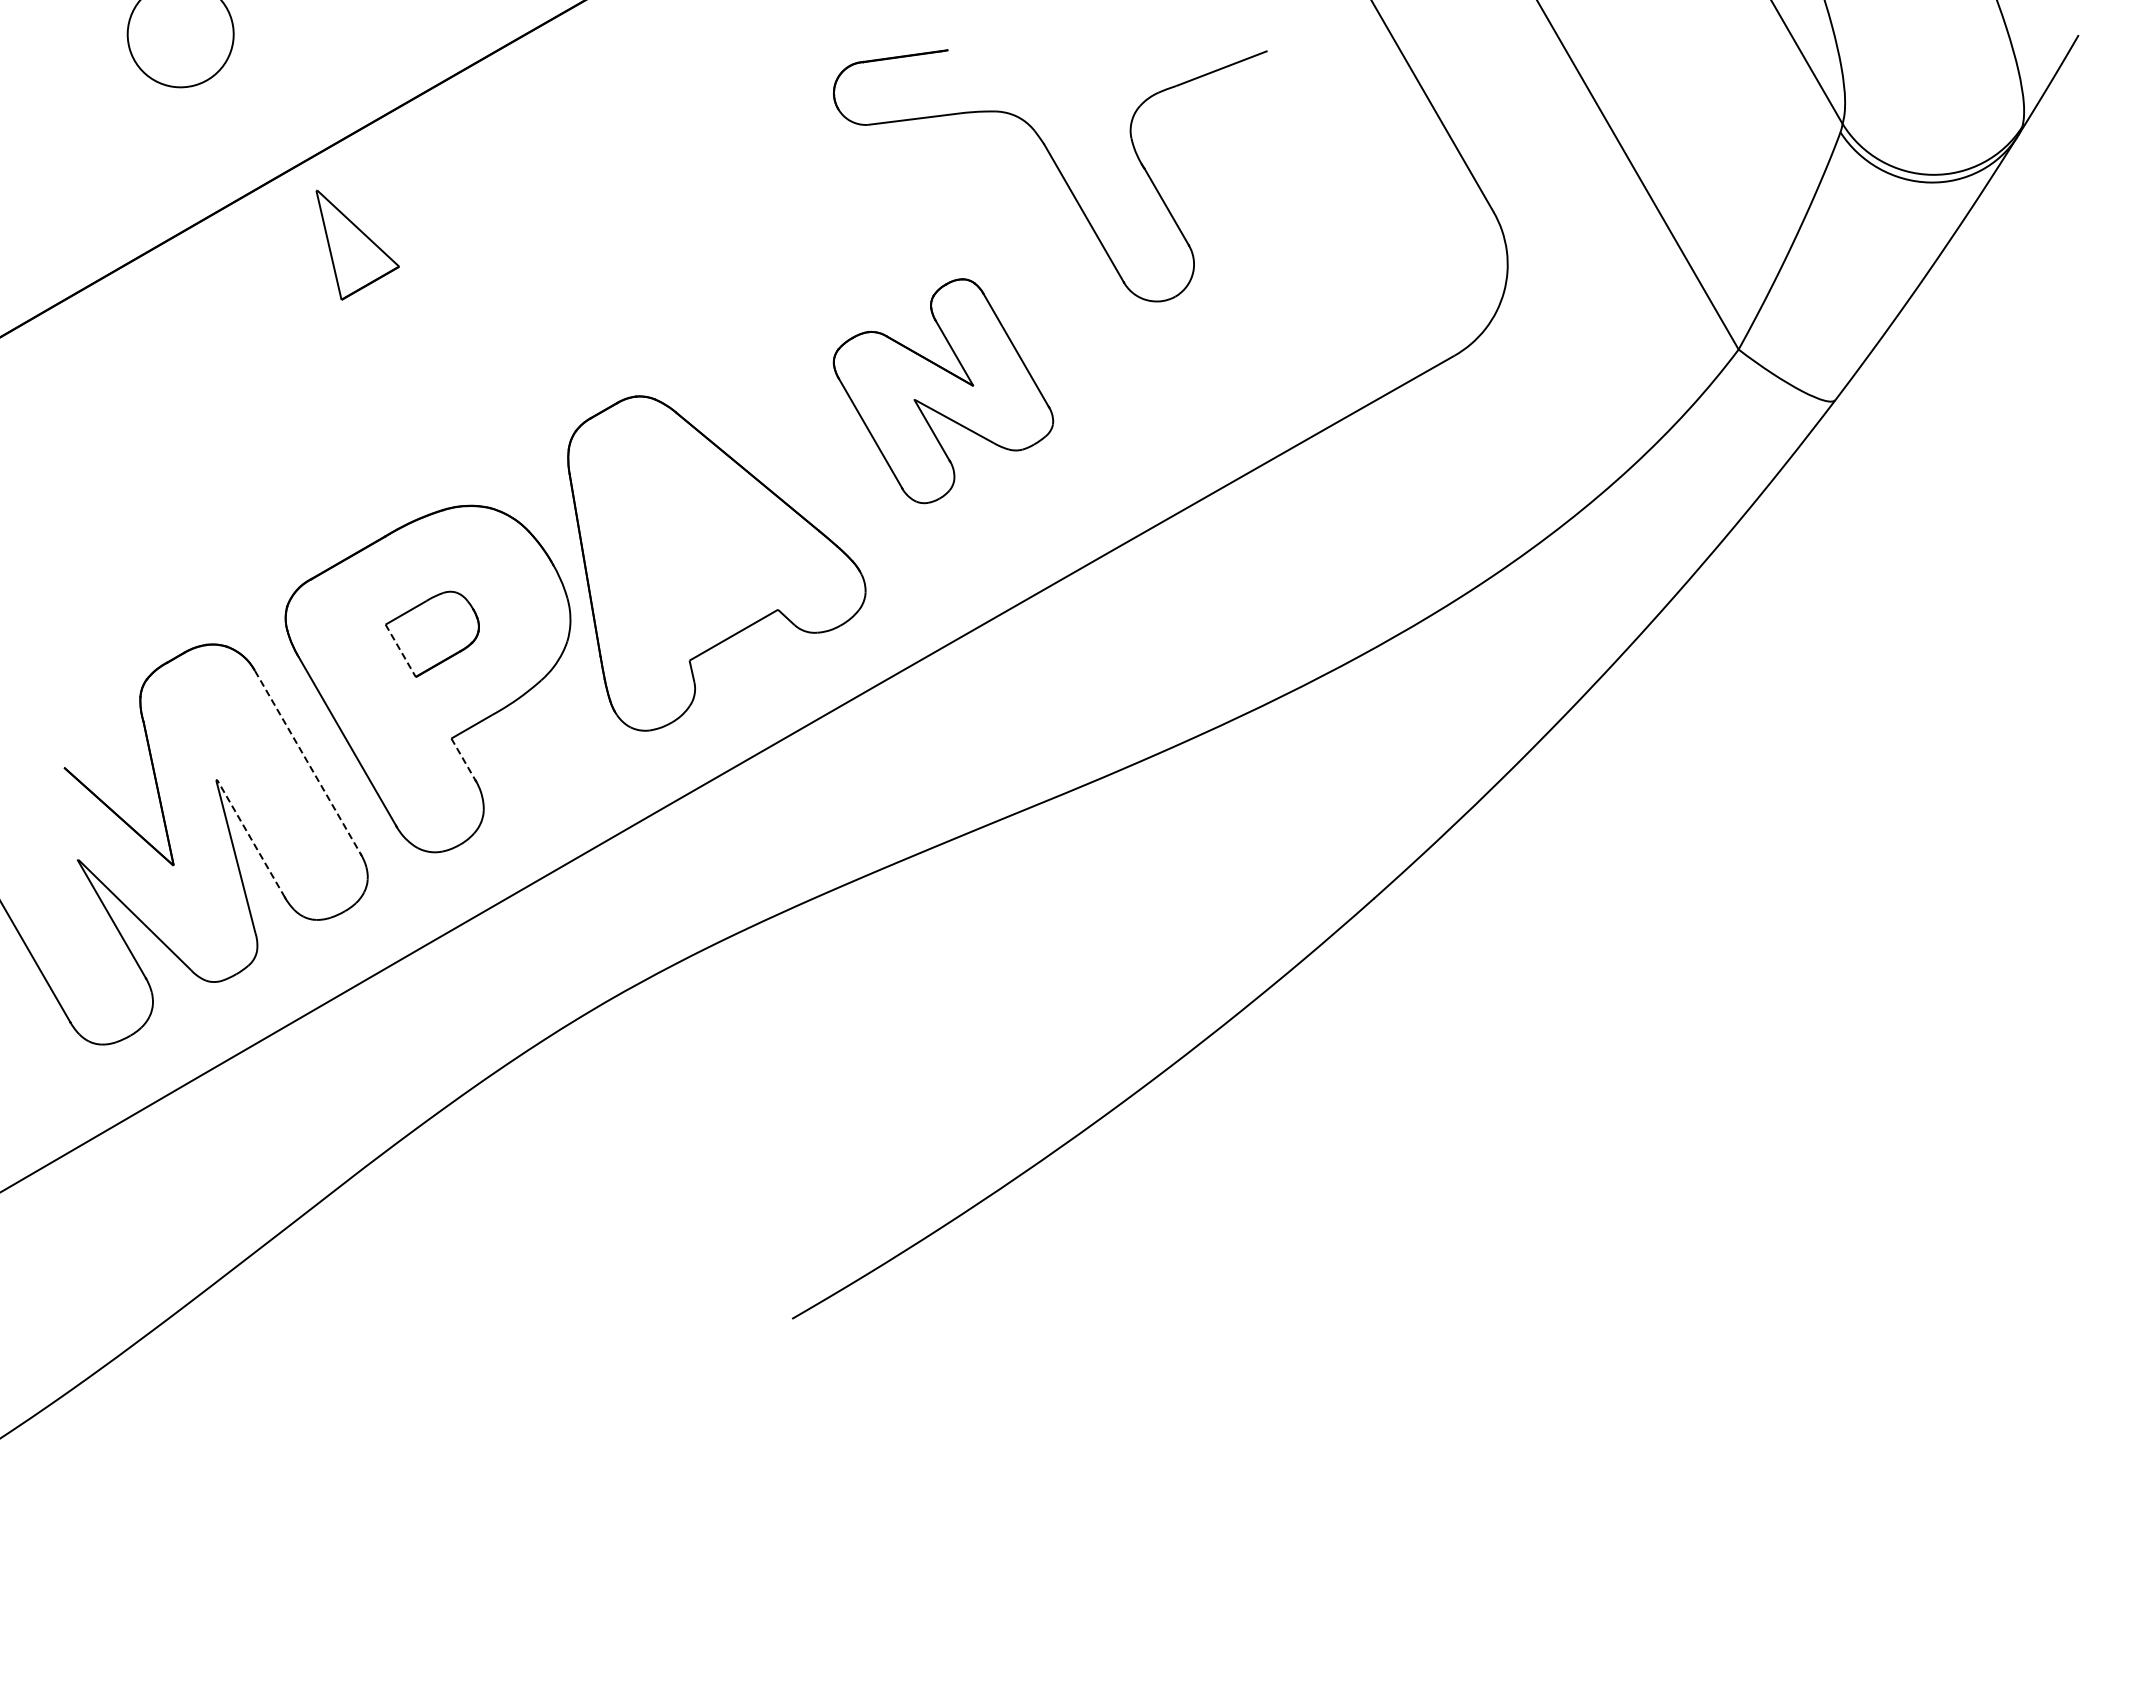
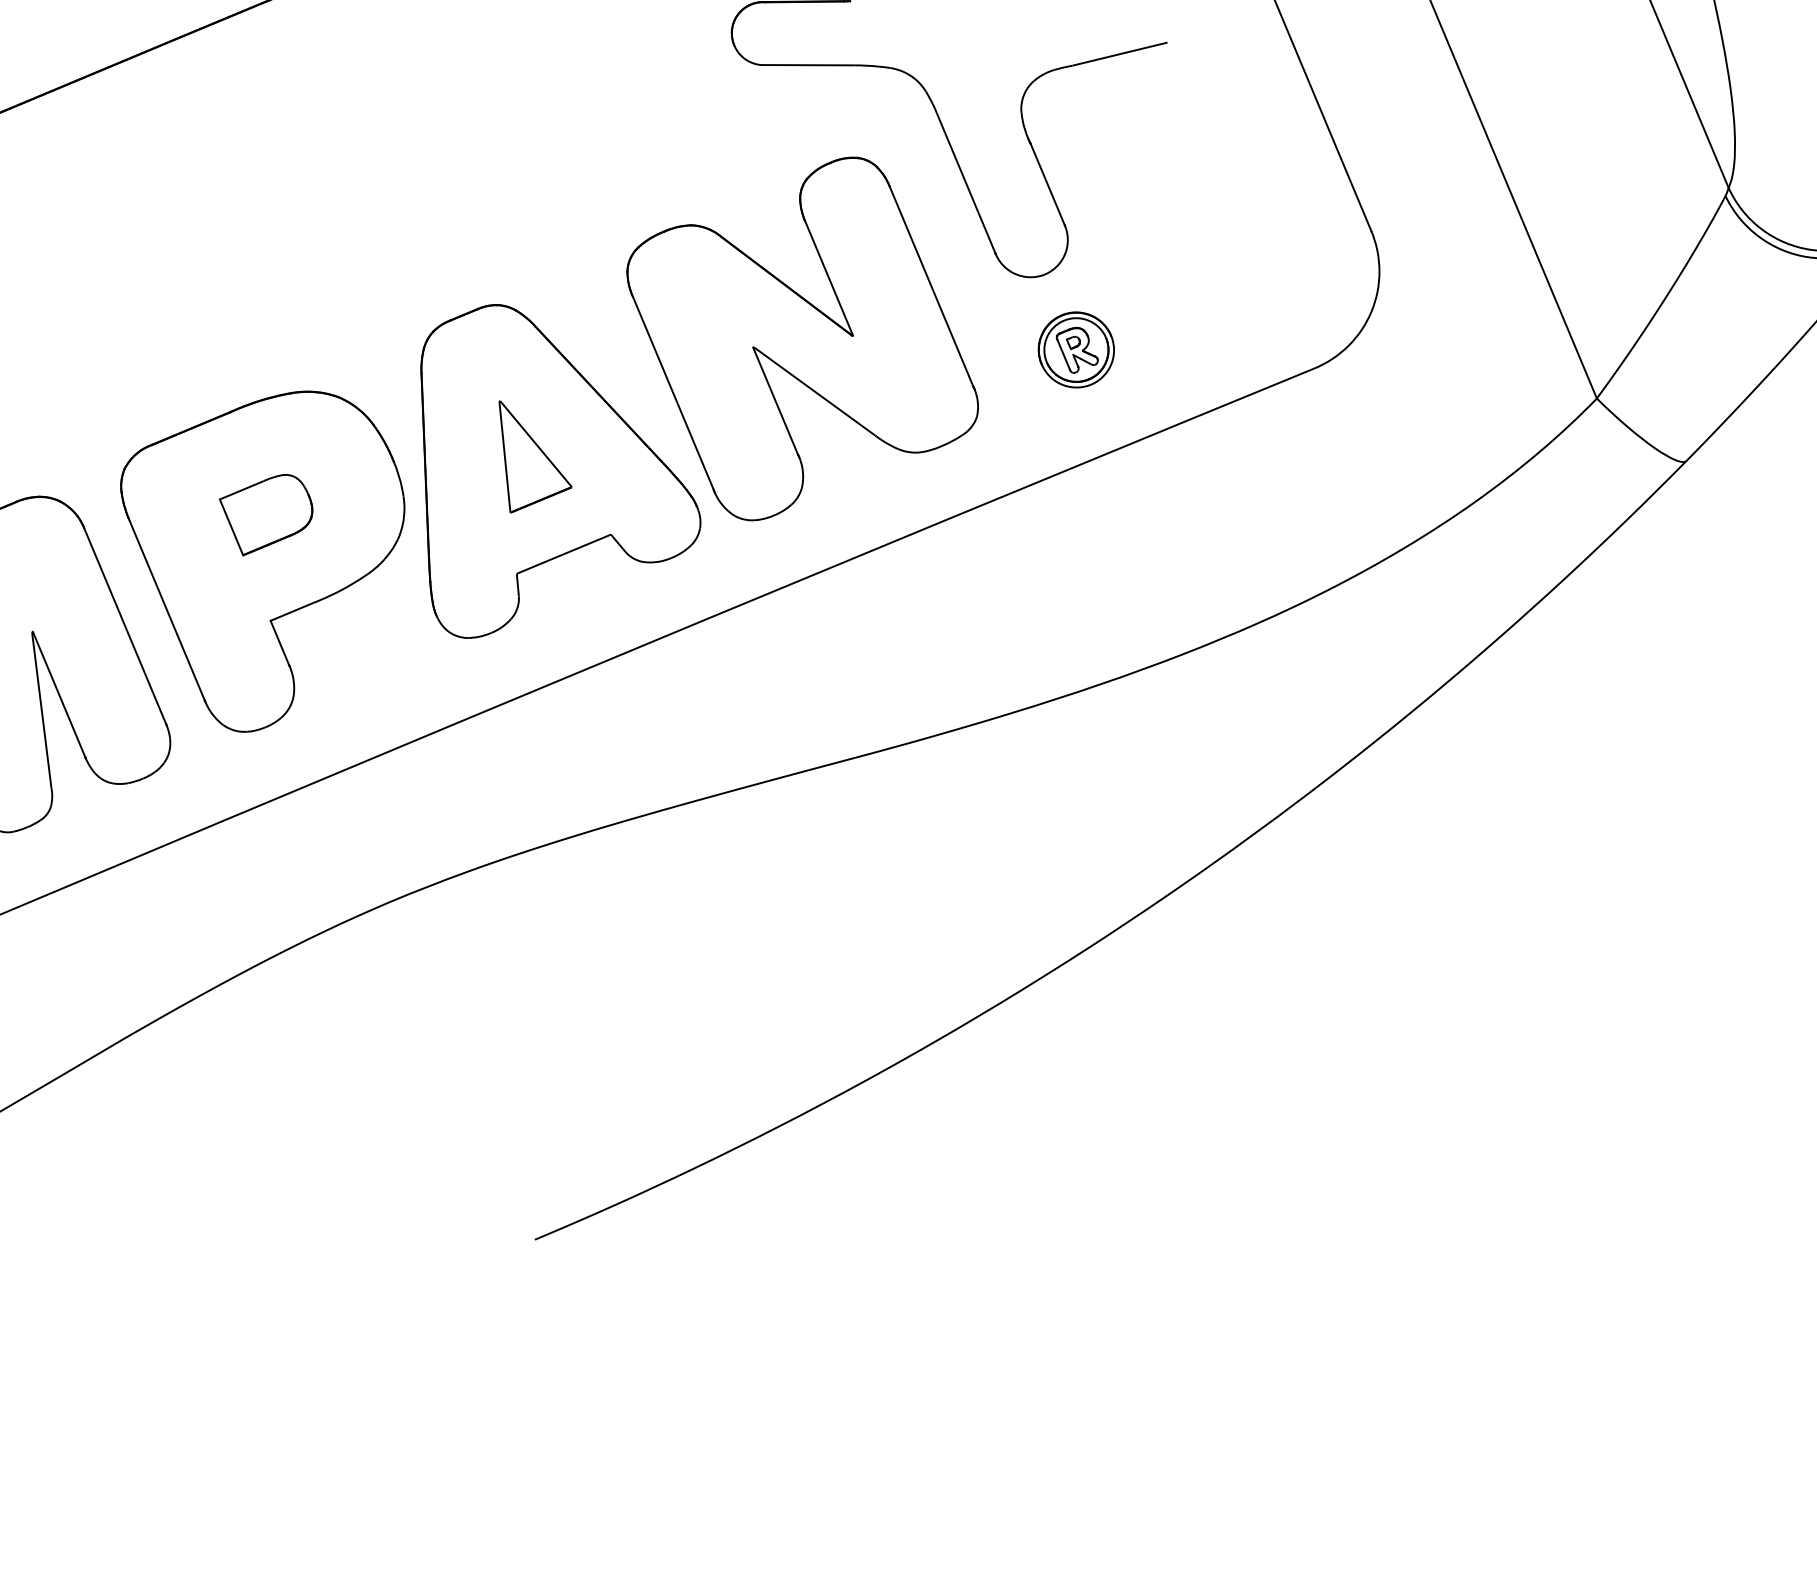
part: (357, 244) -> (533, 459), moved
part: (1215, 367) -> (1075, 349), added
part: (943, 390) -> (802, 338), size x1.67
line: (401, 651) -> (232, 528), dashed -> solid
line: (463, 759) -> (279, 643), dashed -> solid
line: (307, 762) -> (124, 626), dashed -> solid
line: (250, 838) -> (58, 694), dashed -> solid

